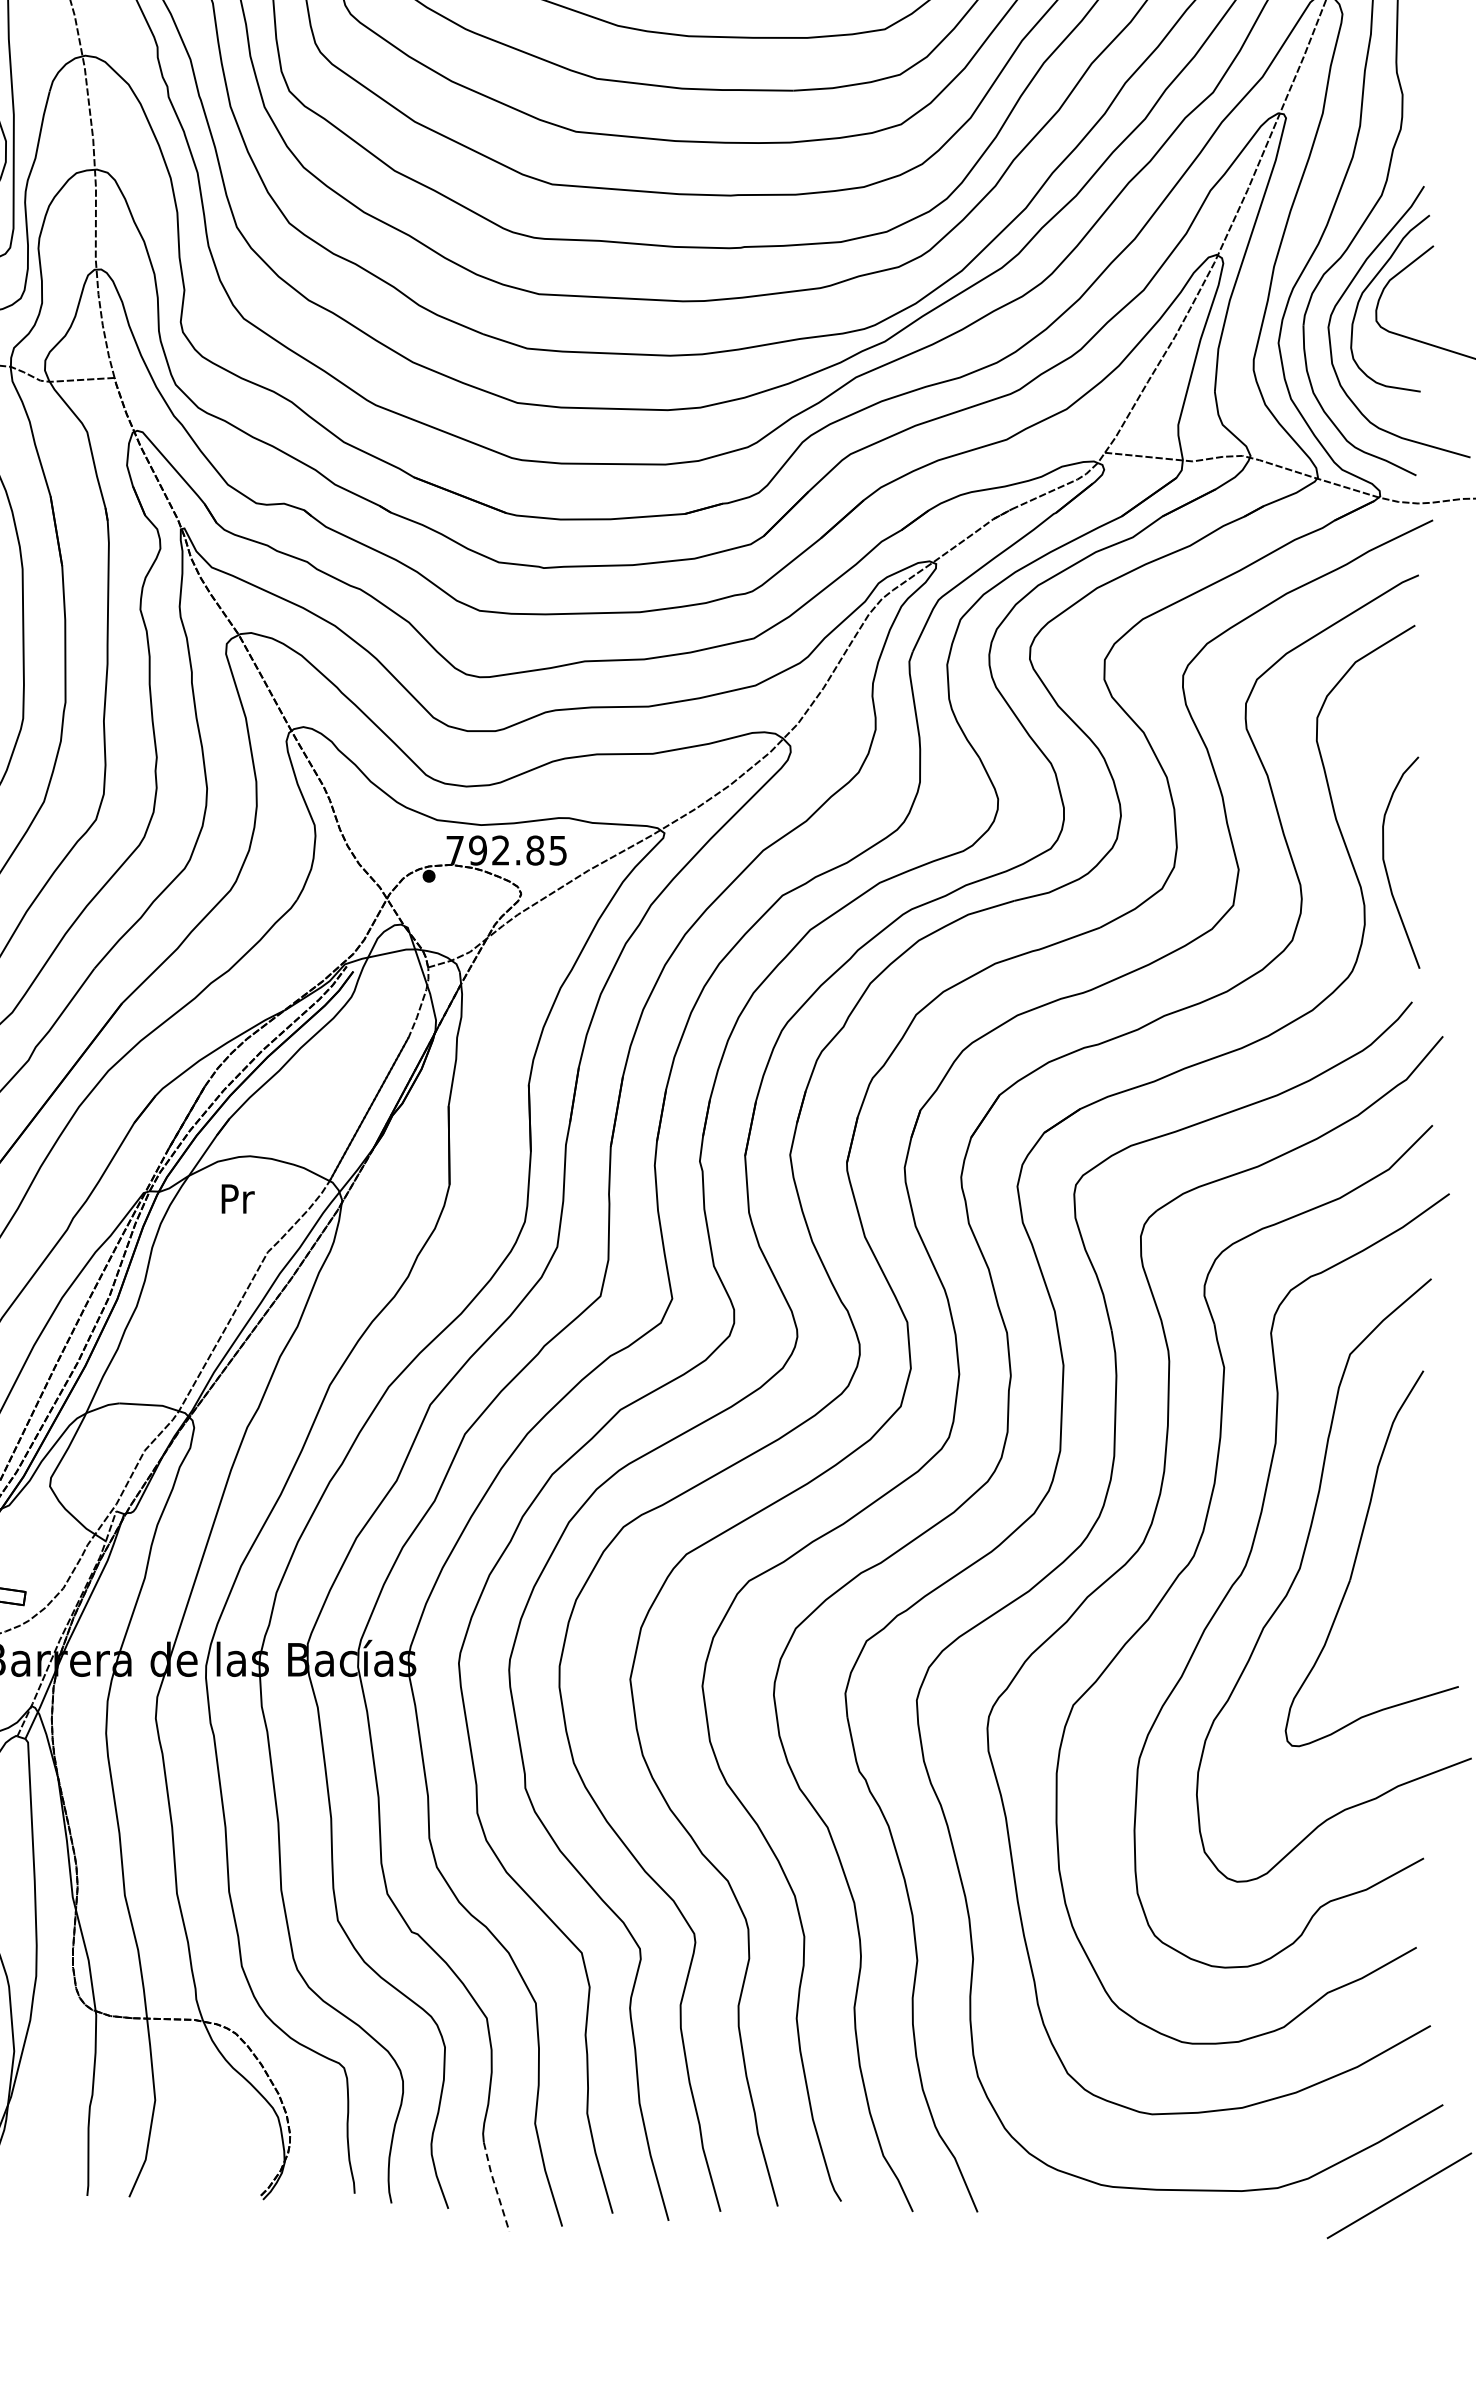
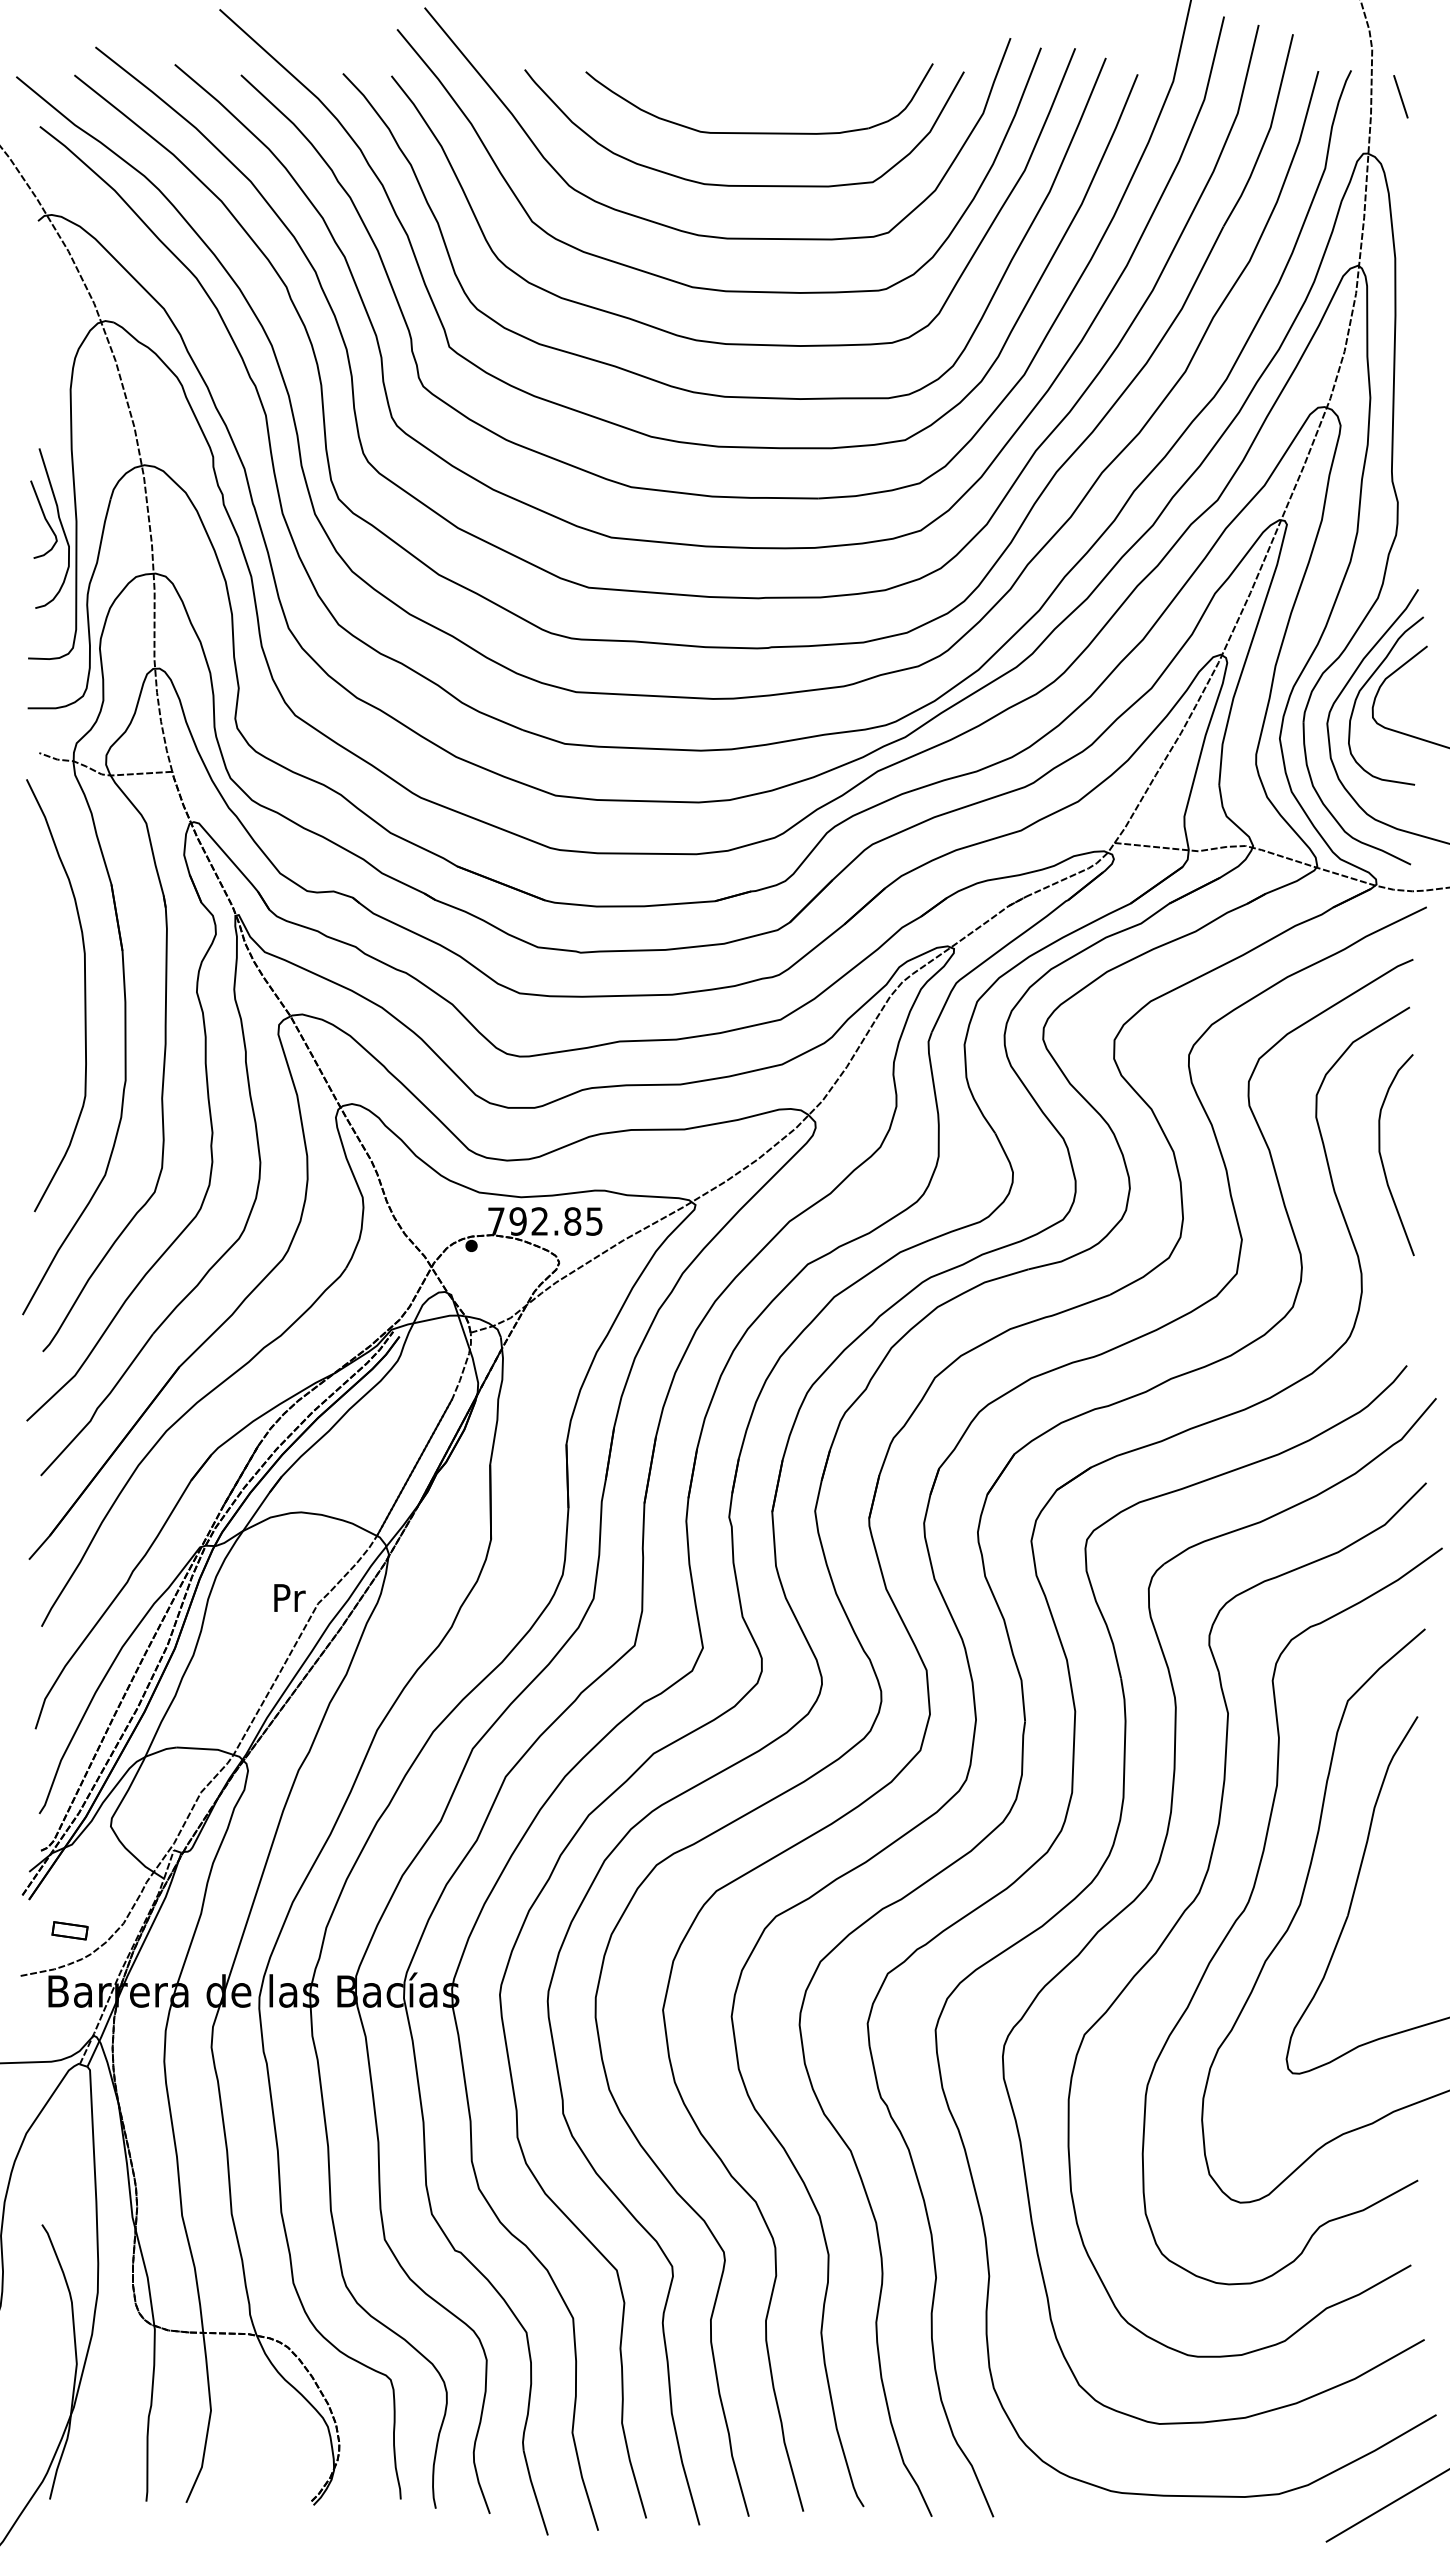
curve: (1386, 866) -> (1382, 1158), moved
text: (237, 1198) -> (289, 1597), moved
line: (495, 2186) -> (534, 2492), dashed -> solid

